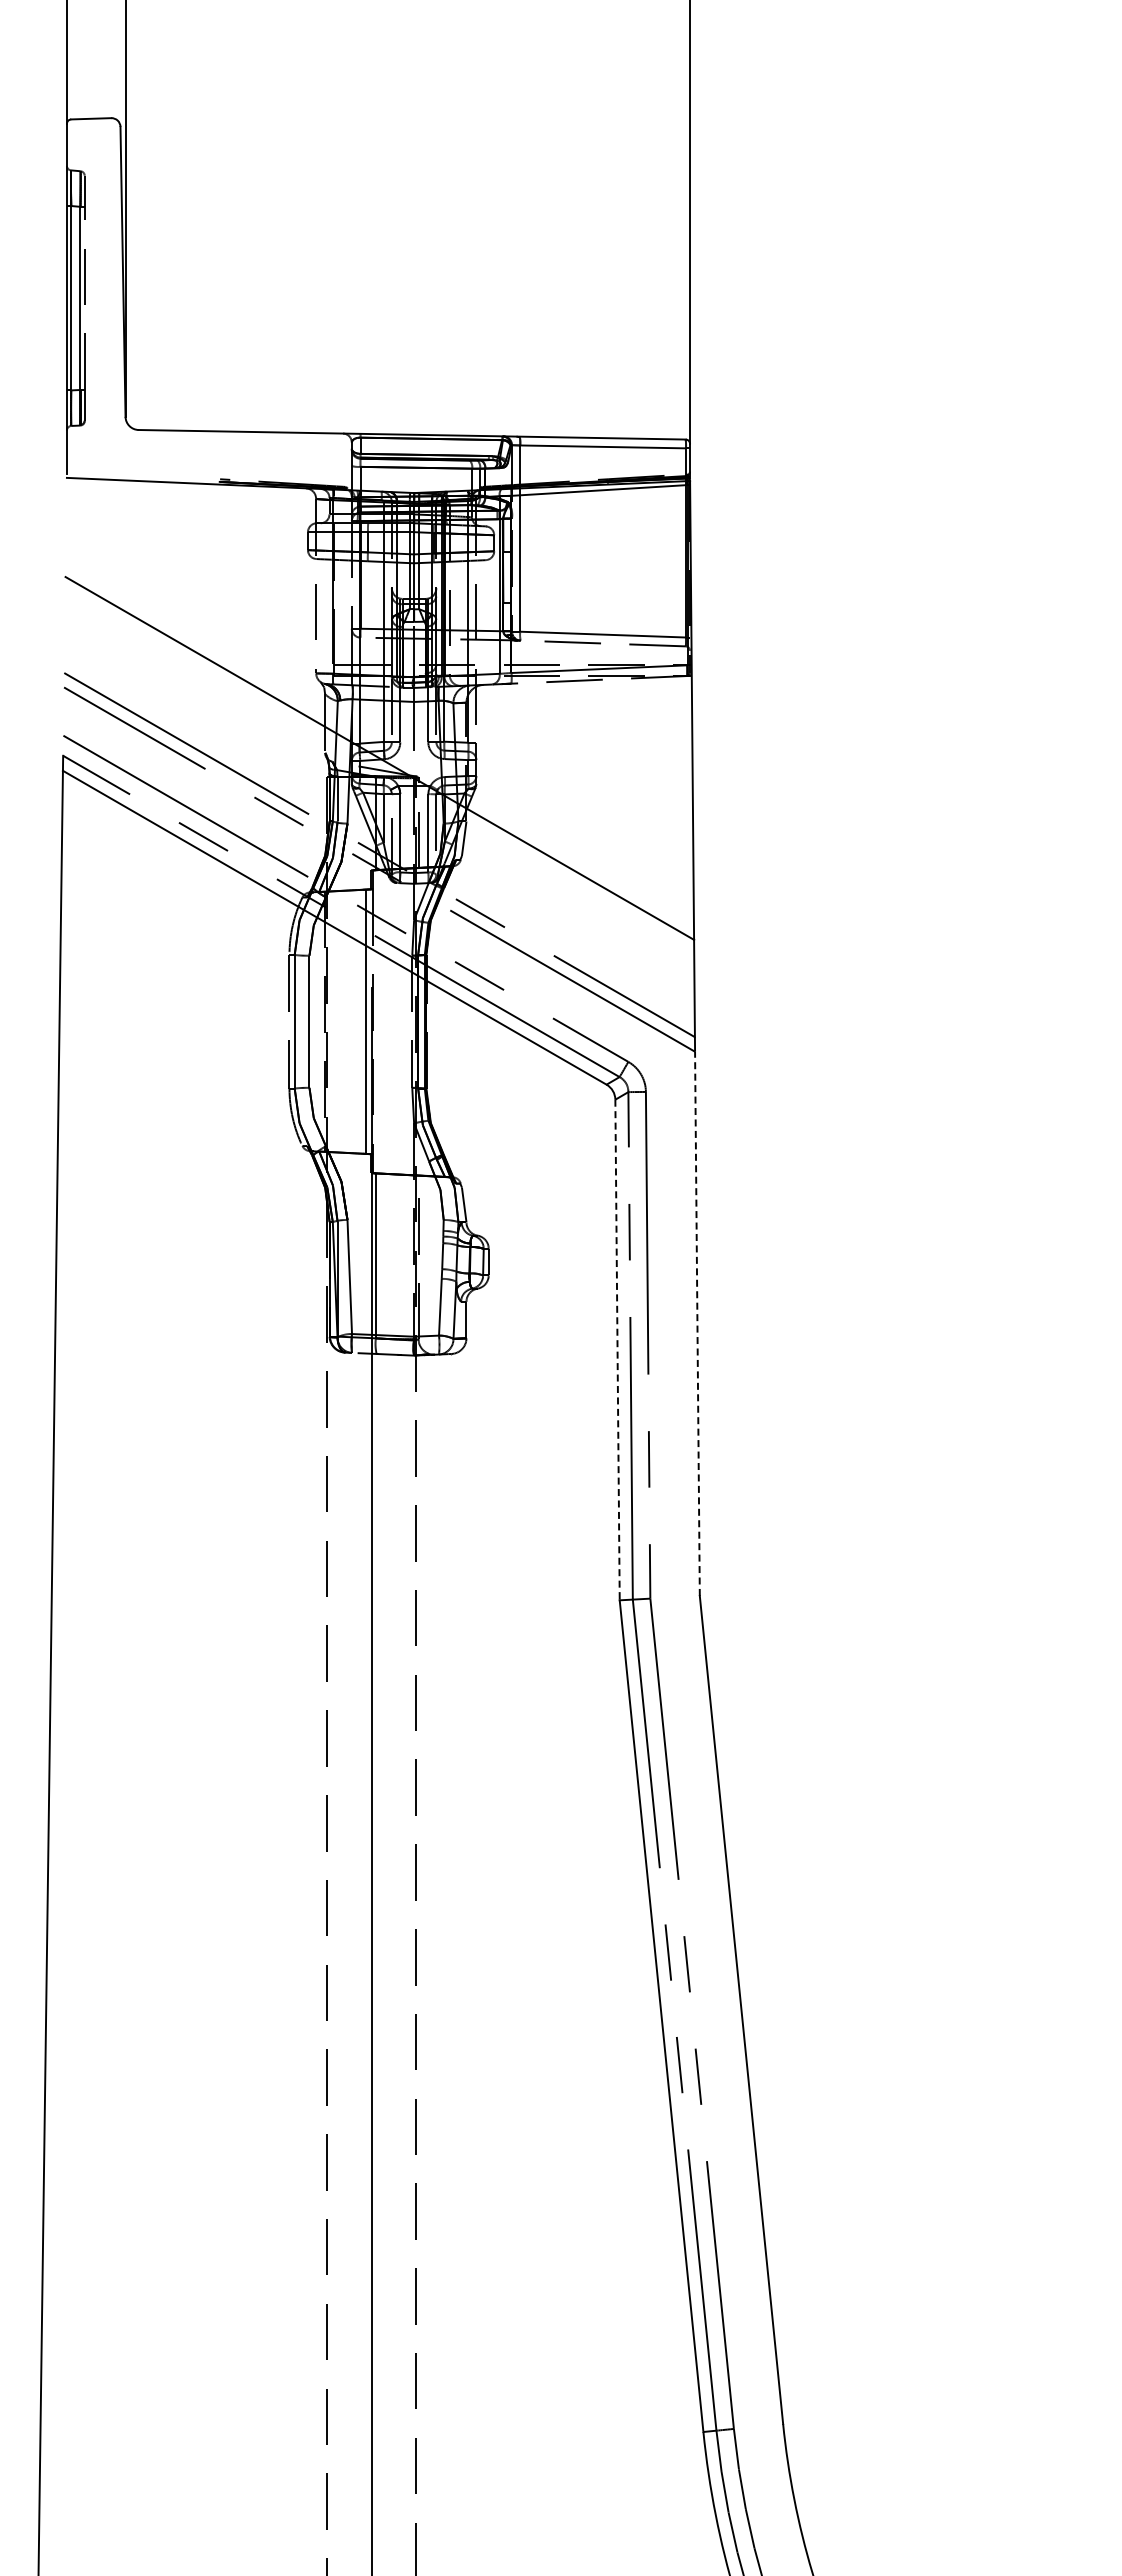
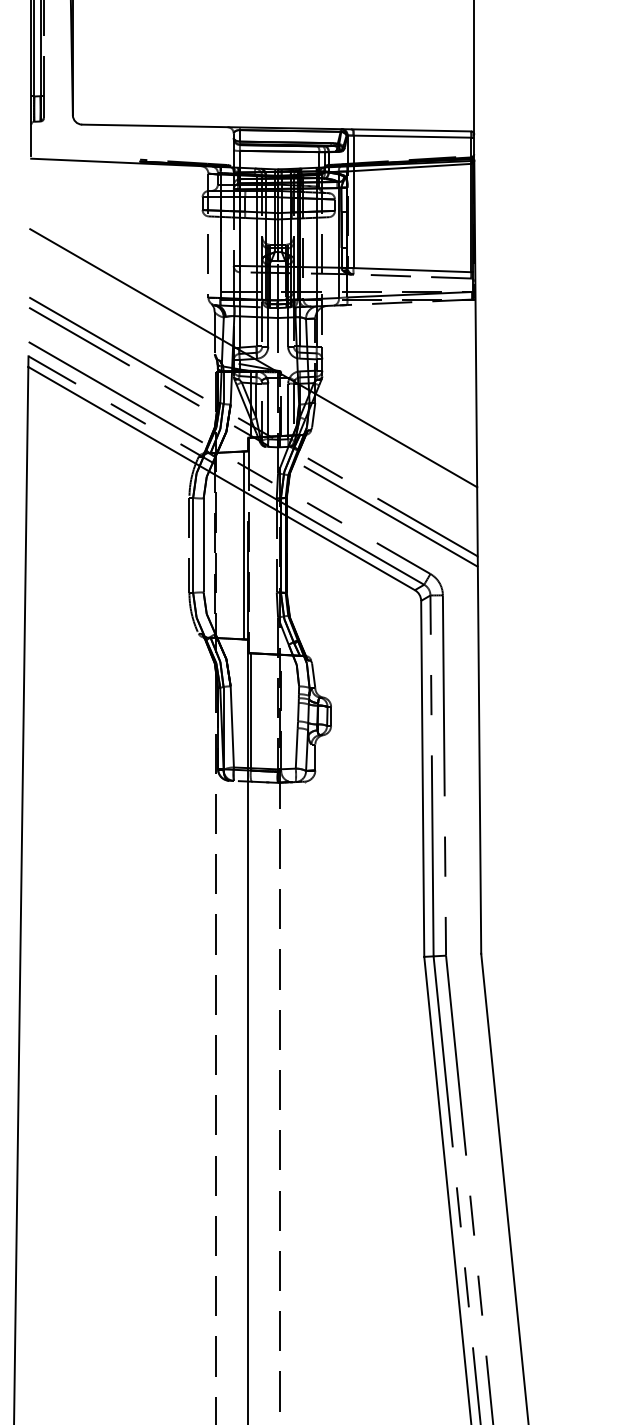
line: (697, 1323) -> (479, 760), dashed -> solid
line: (617, 1350) -> (422, 779), dashed -> solid

